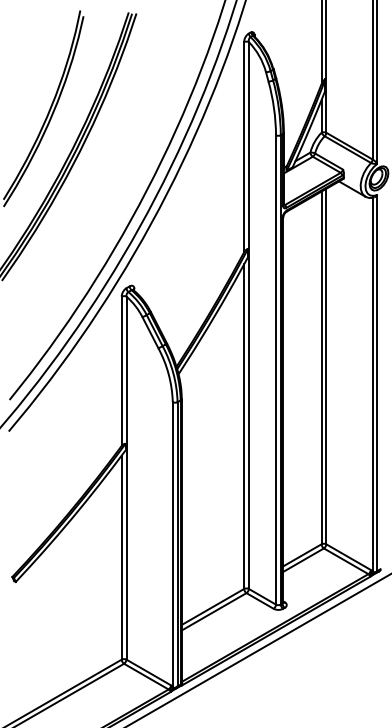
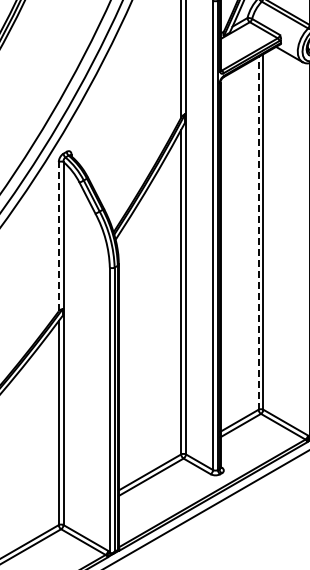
line: (321, 367) -> (258, 232), solid -> dashed
line: (121, 371) -> (58, 236), solid -> dashed

